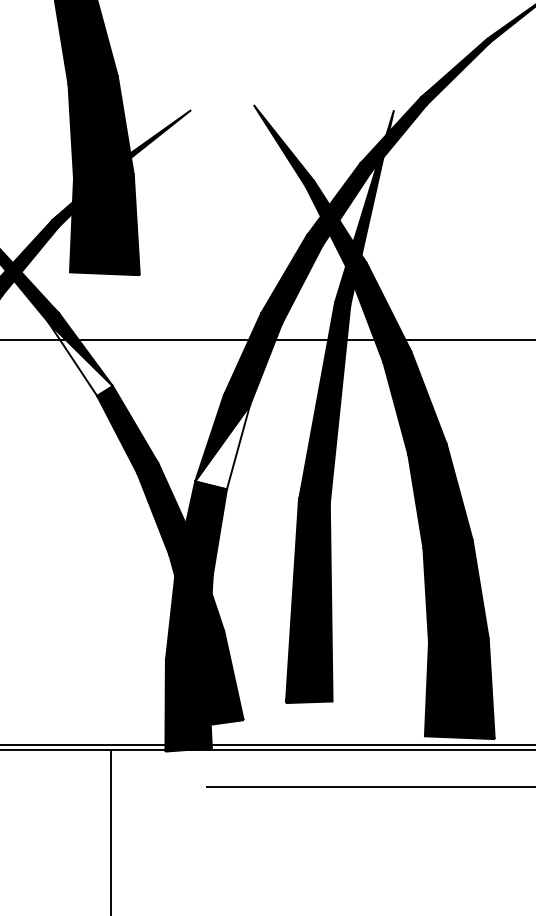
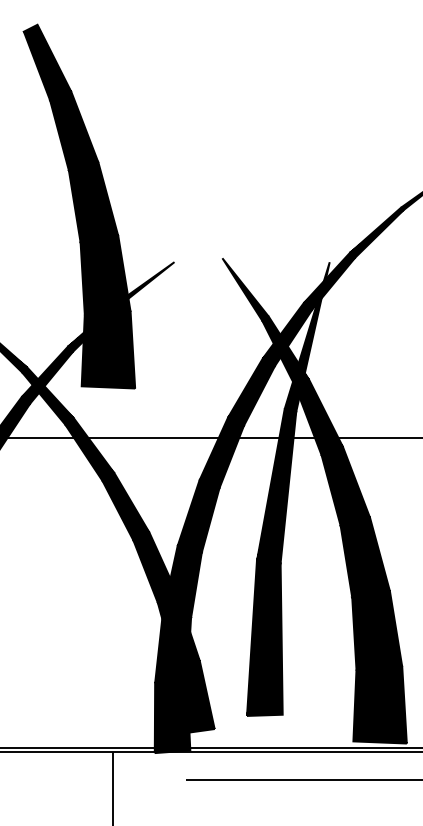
fill: (80, 358) -> (89, 452), added
fill: (222, 447) -> (198, 520), added

